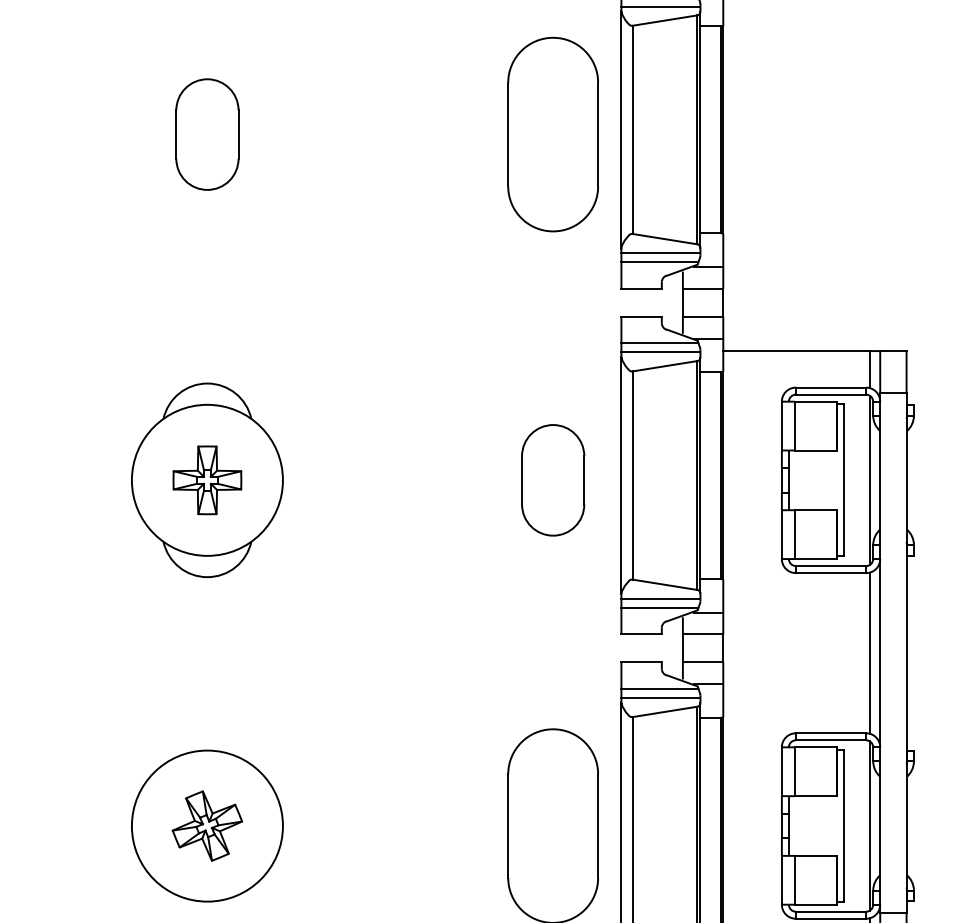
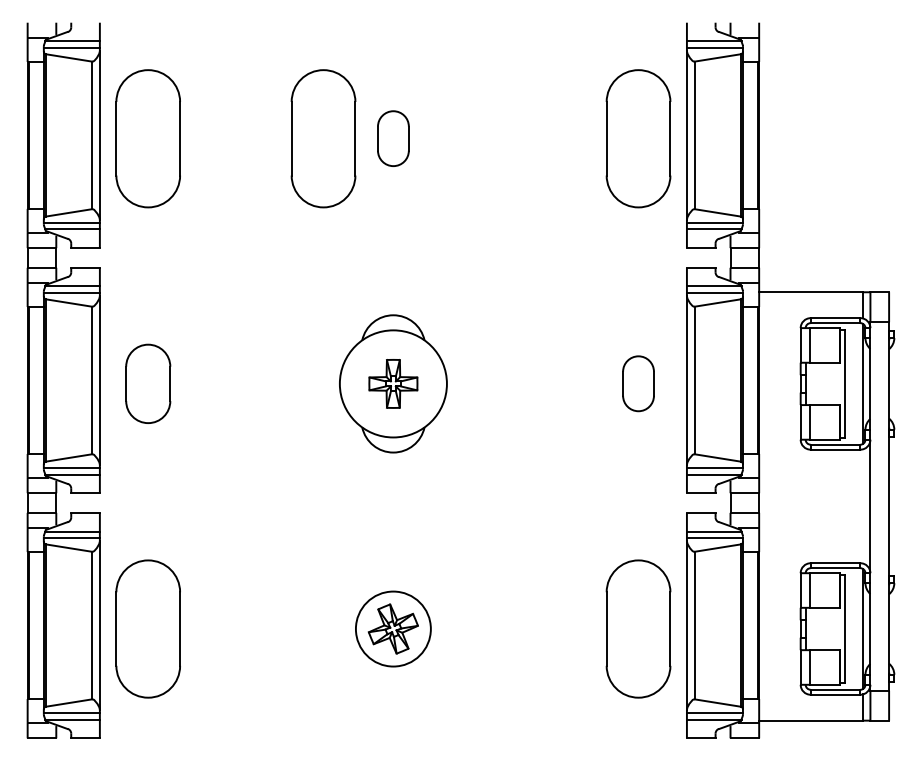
part: (108, 134) -> (323, 138), added
part: (207, 134) -> (393, 138), size x0.7
part: (553, 479) -> (638, 383), size x0.7
line: (869, 653) -> (862, 506), removed
circle: (206, 825) -> (392, 628), size x0.7

